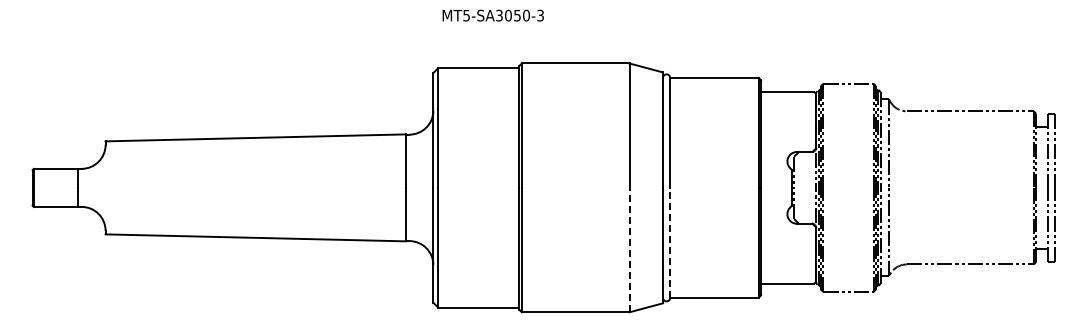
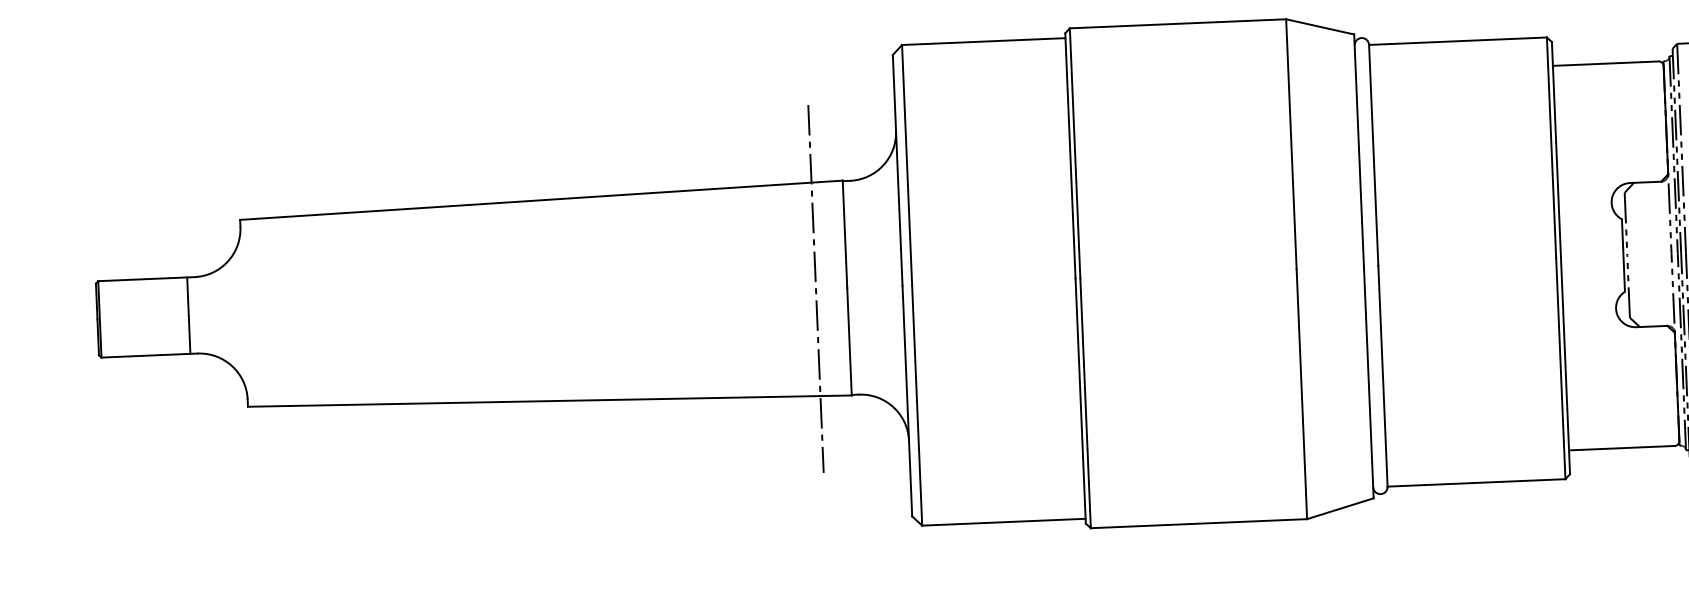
line: (390, 187) -> (816, 288), added
line: (670, 242) -> (1383, 375), dashed -> solid
line: (629, 249) -> (1301, 393), dashed -> solid

